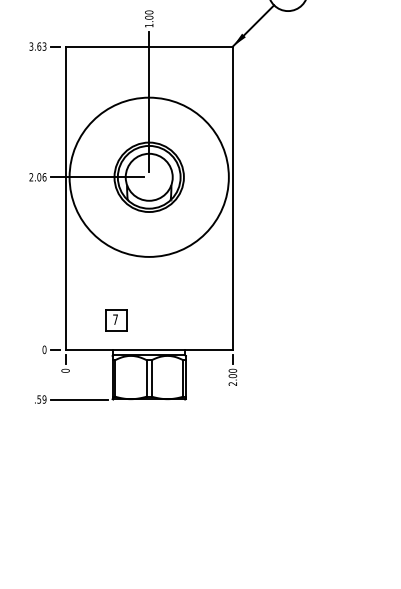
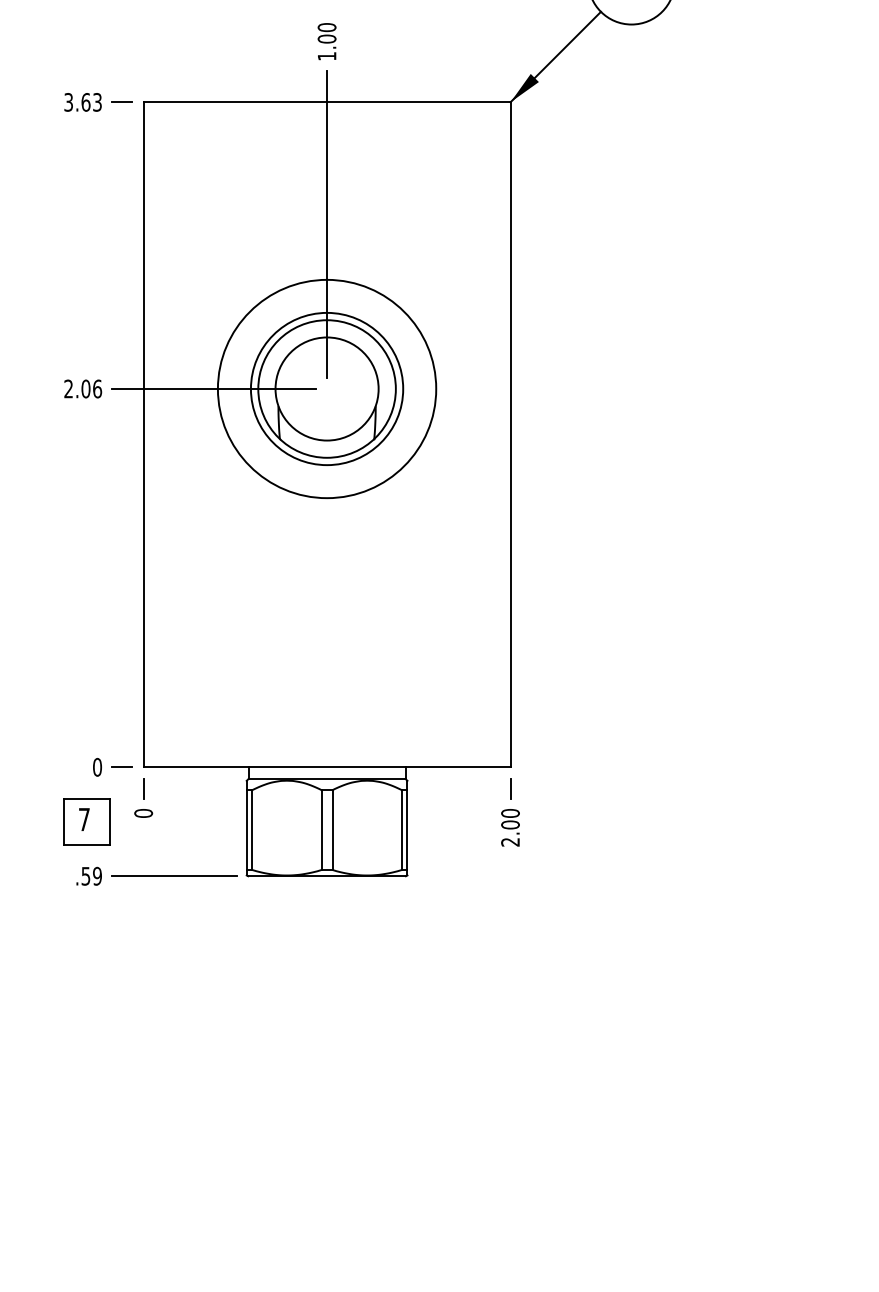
circle: (149, 177) -> (327, 389), size x0.62
part: (116, 320) -> (86, 821), moved

